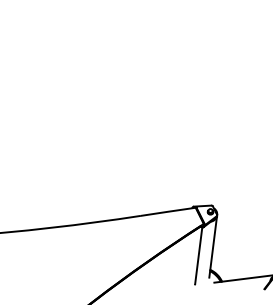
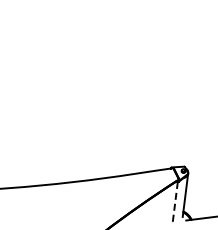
line: (198, 256) -> (175, 202), solid -> dashed

